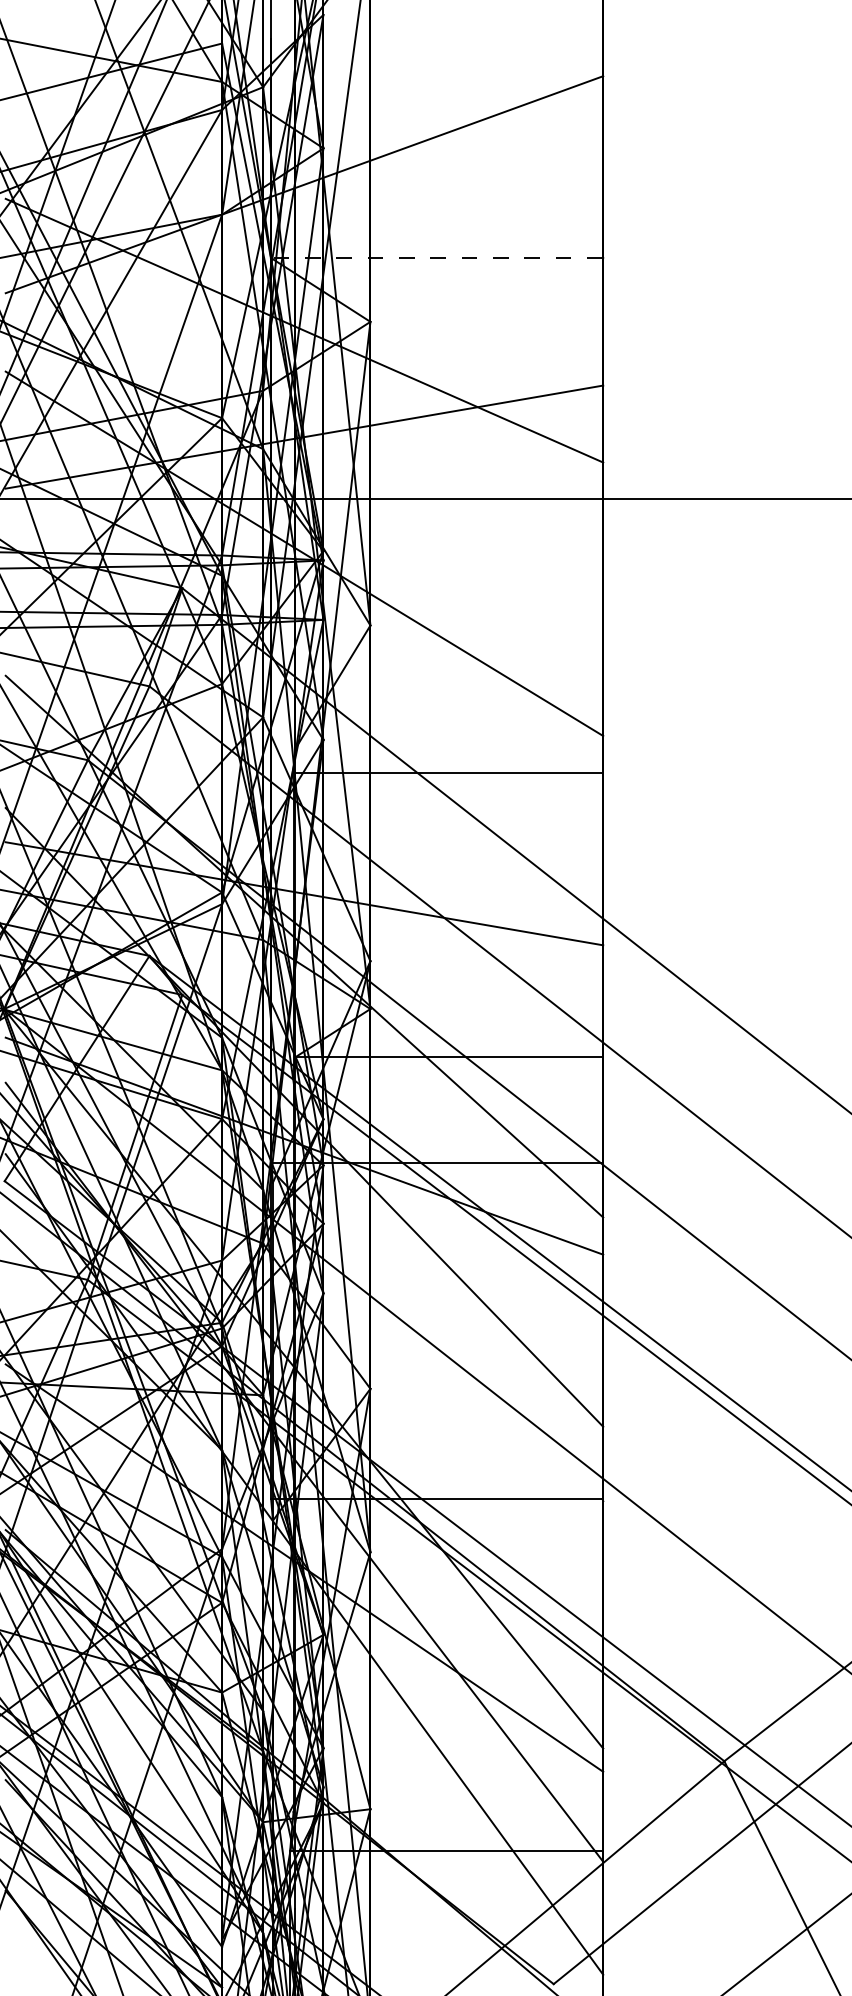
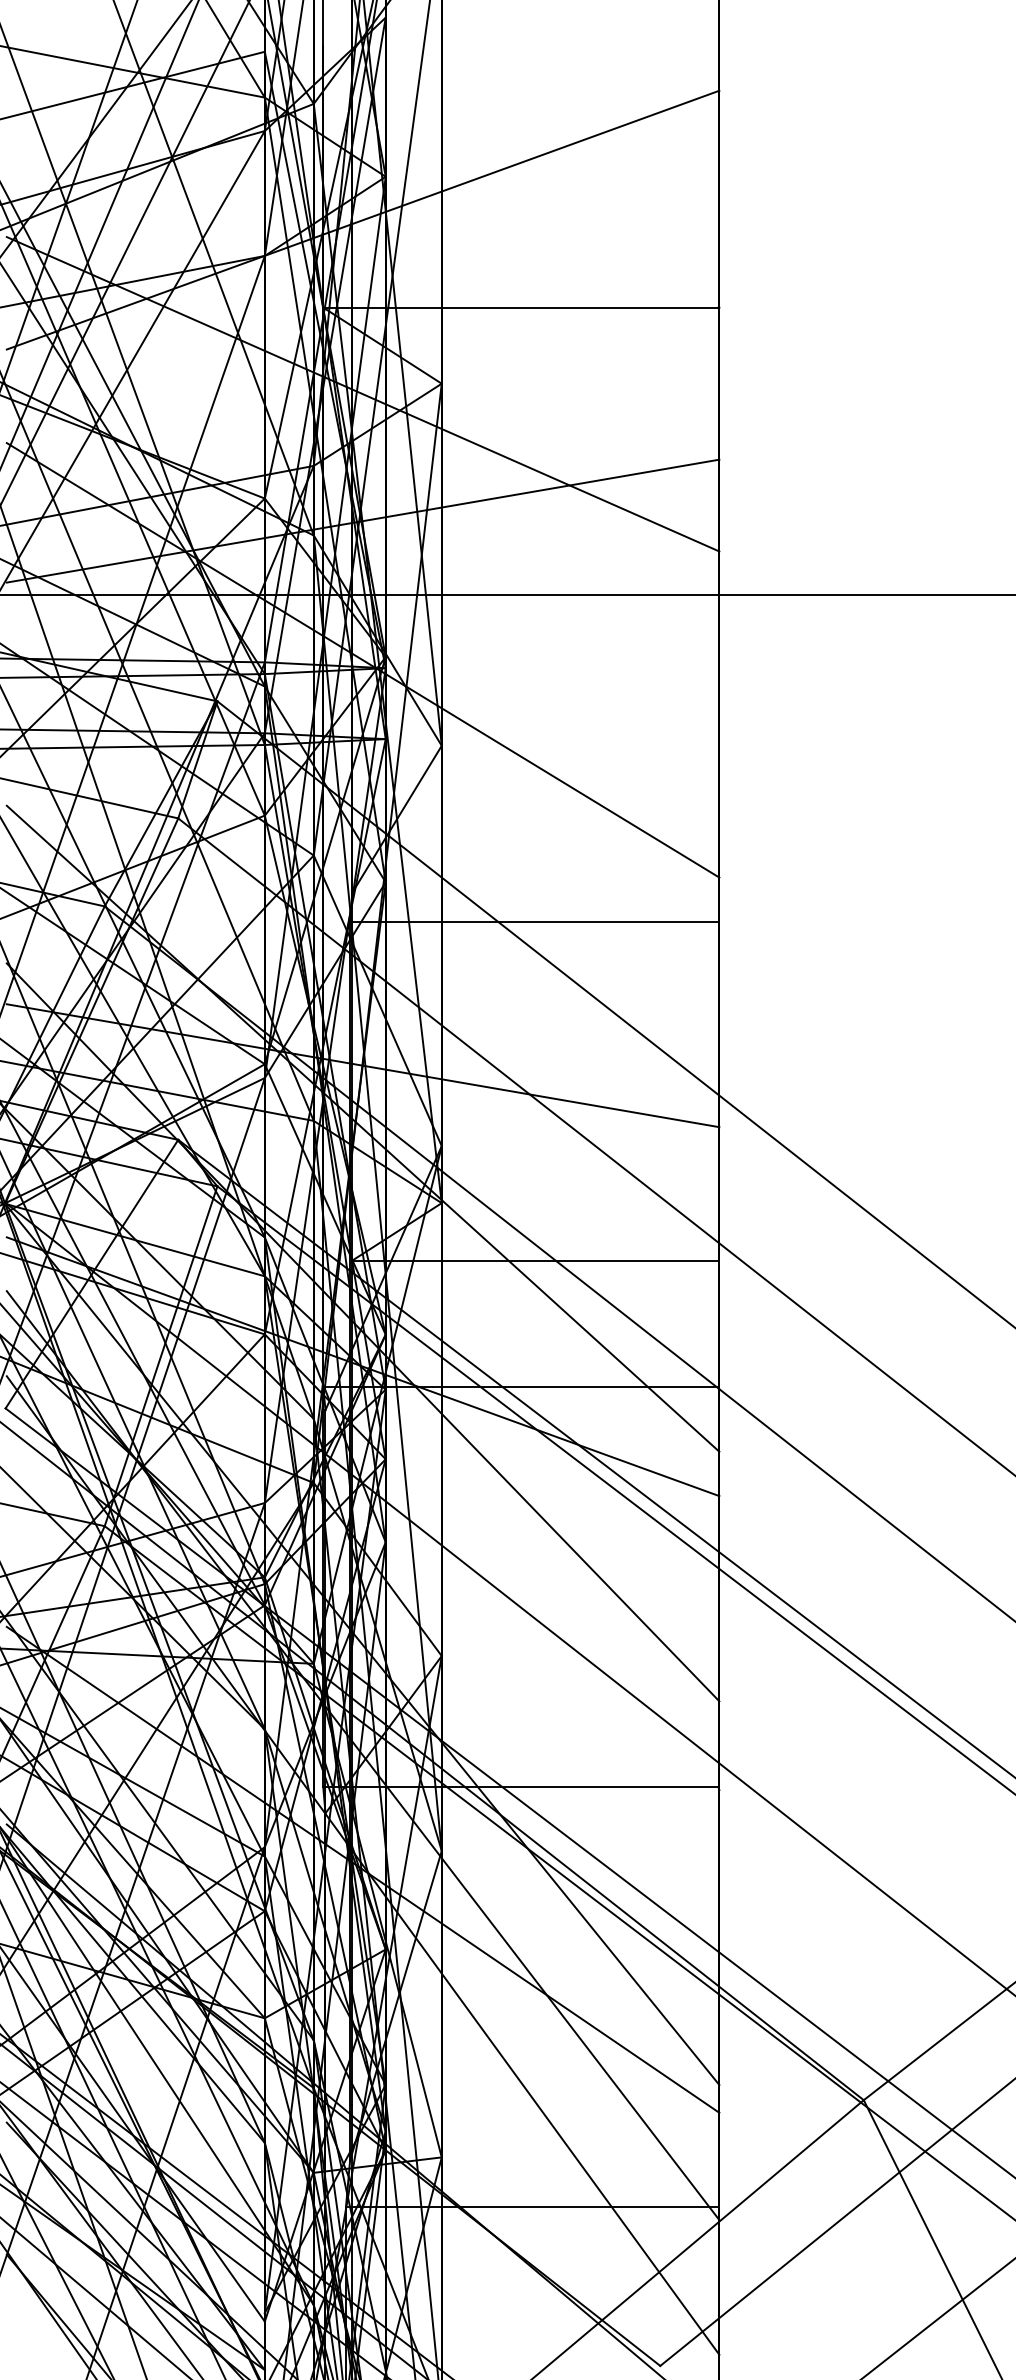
line: (436, 258) -> (520, 308), dashed -> solid

